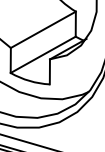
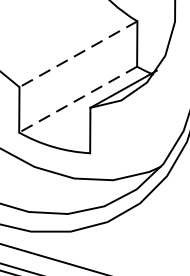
line: (42, 30) -> (76, 55), solid -> dashed
line: (42, 55) -> (76, 100), solid -> dashed

